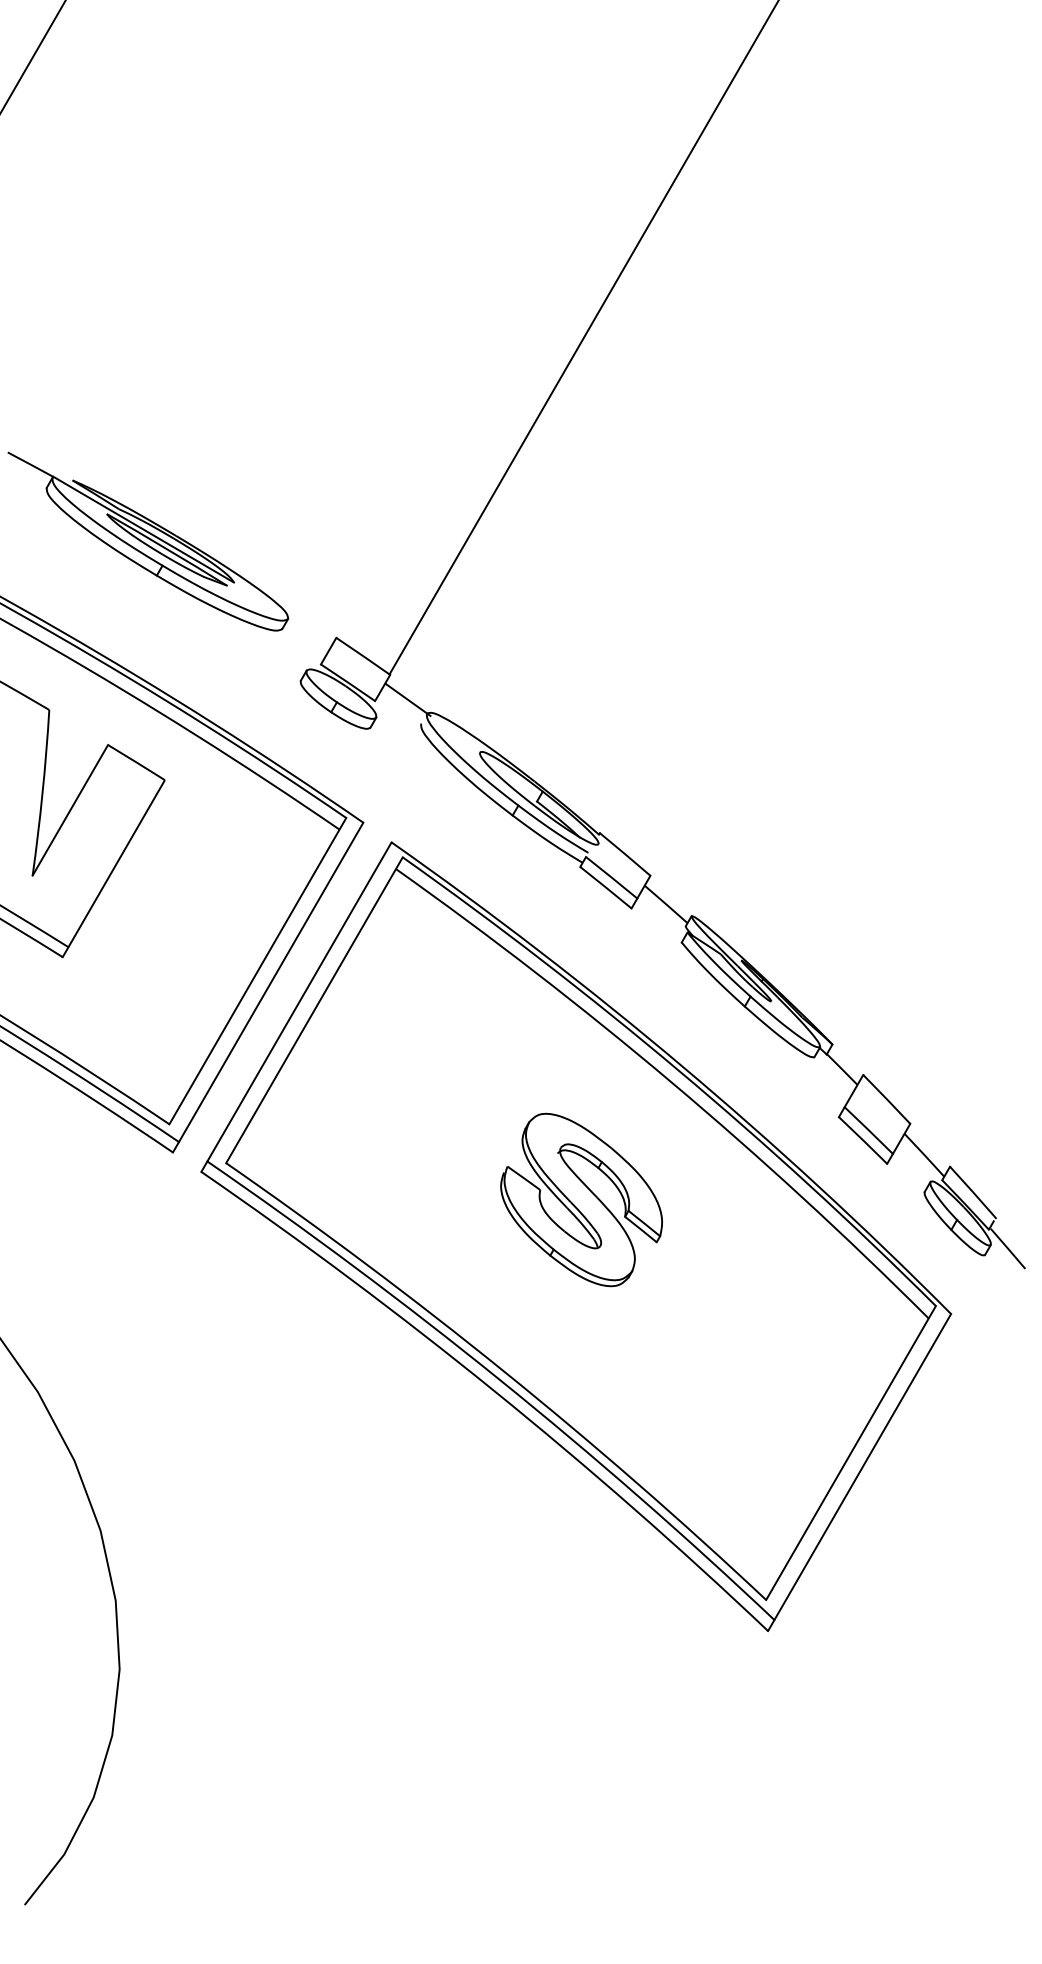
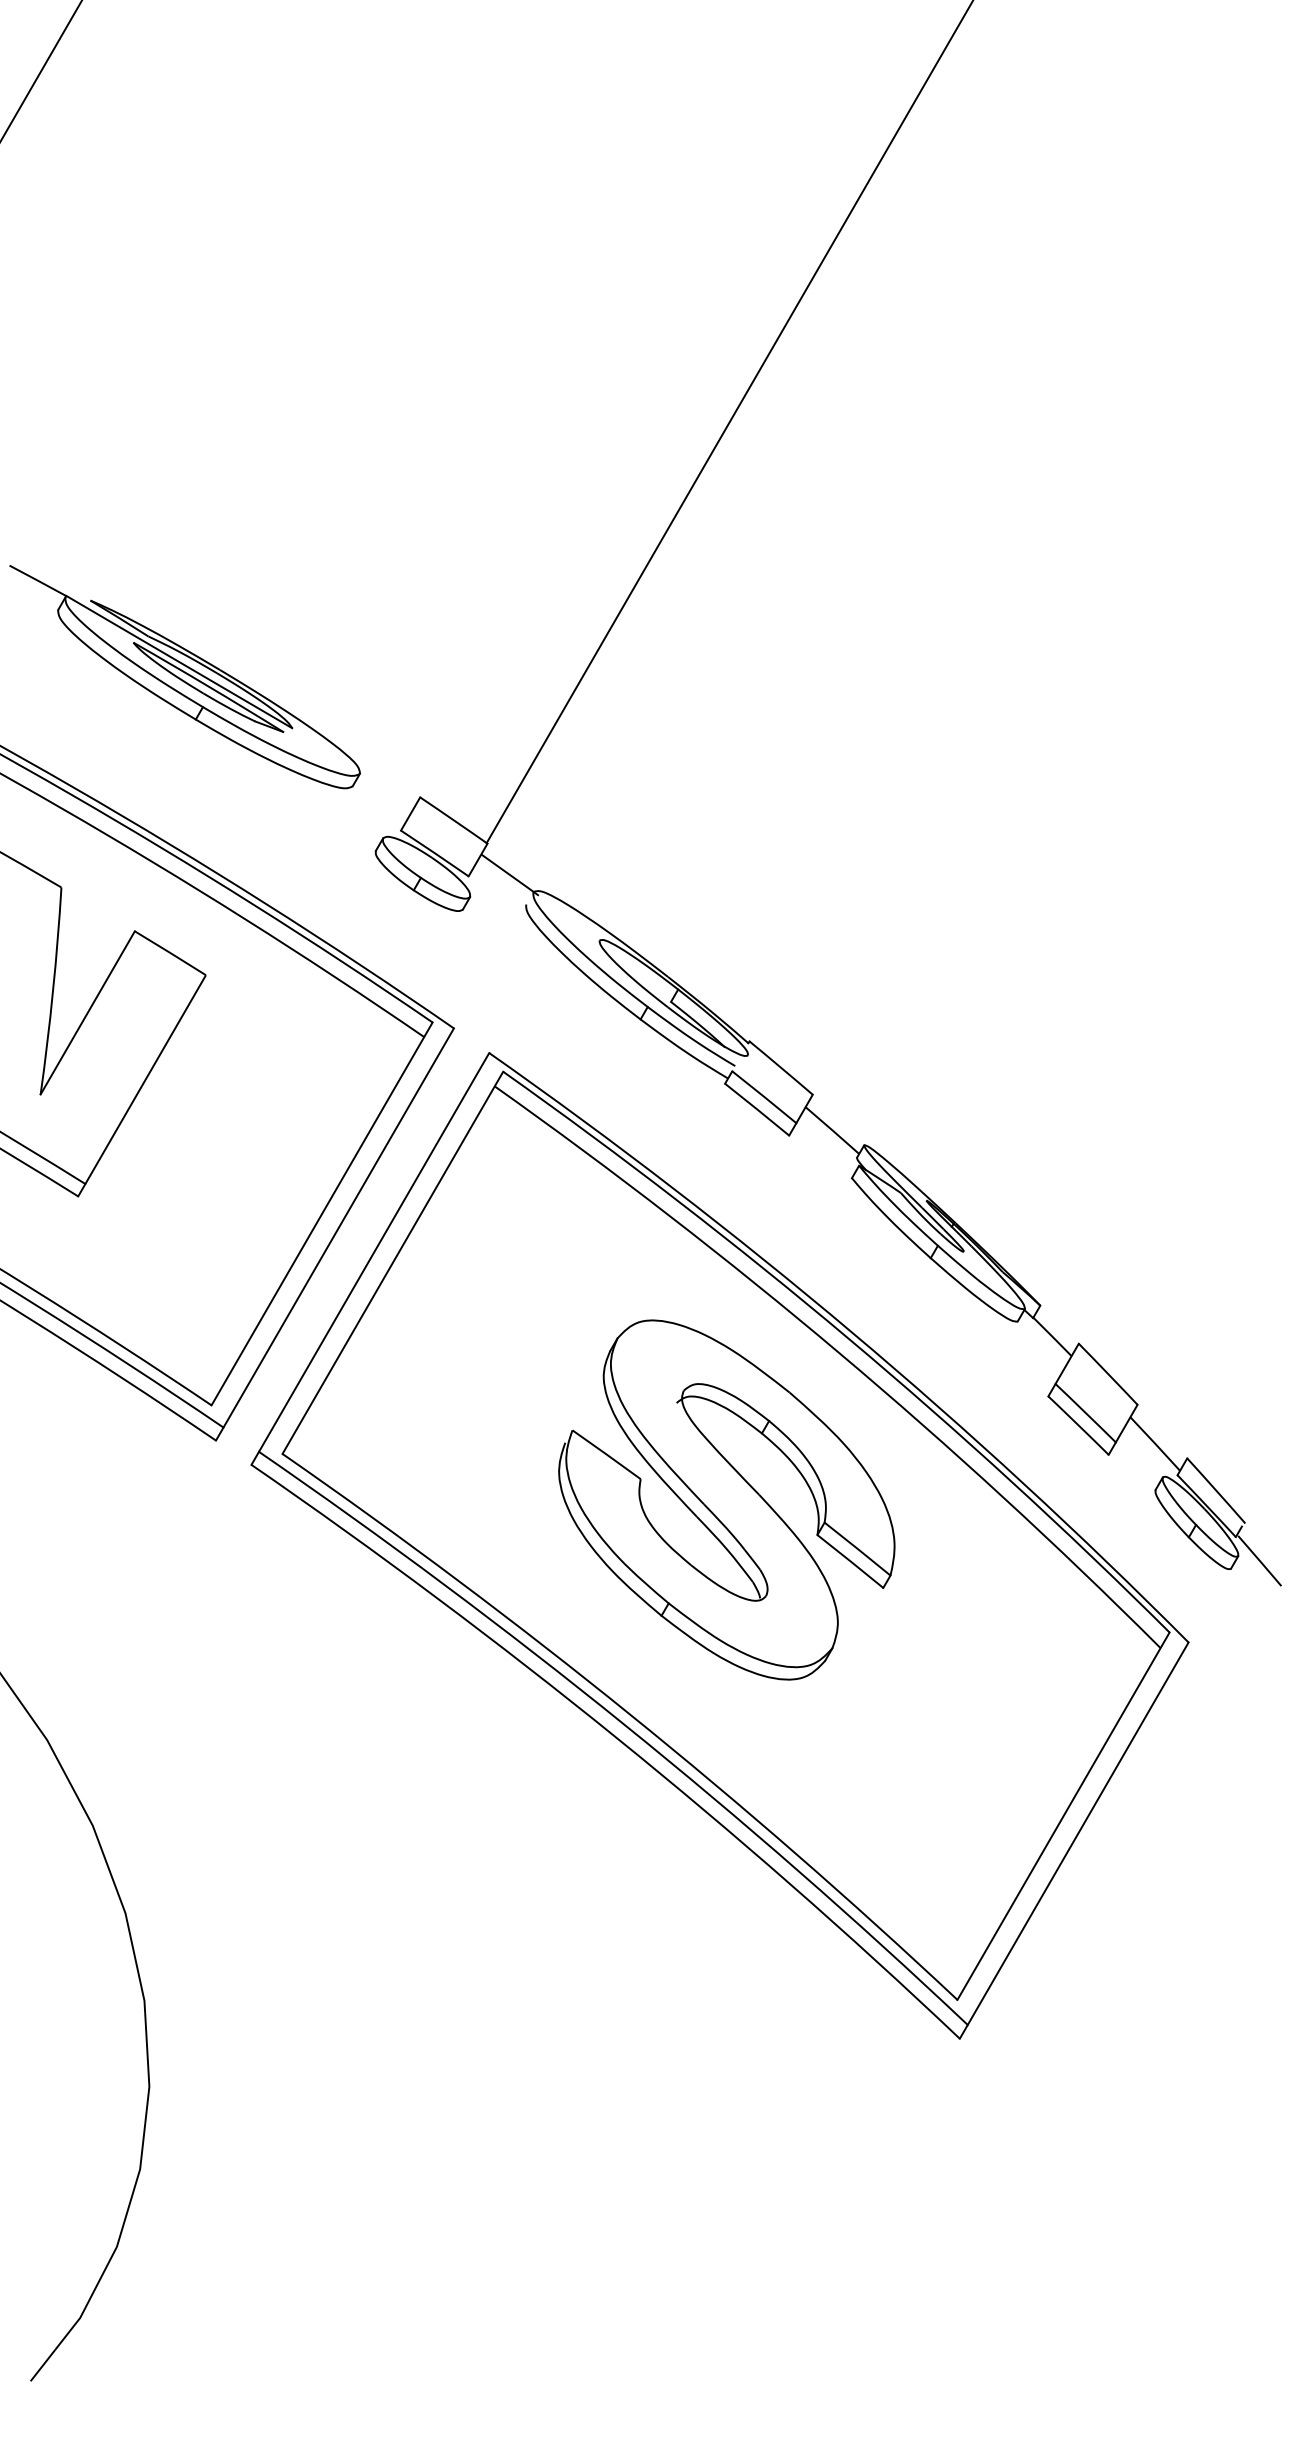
part: (581, 1199) -> (726, 1499), size x1.67

